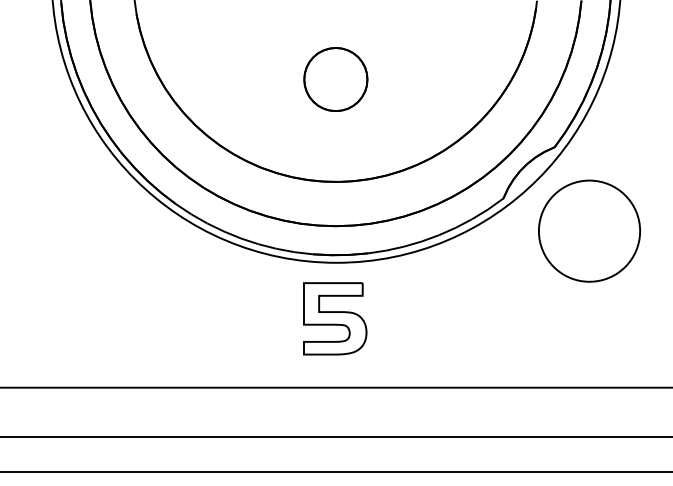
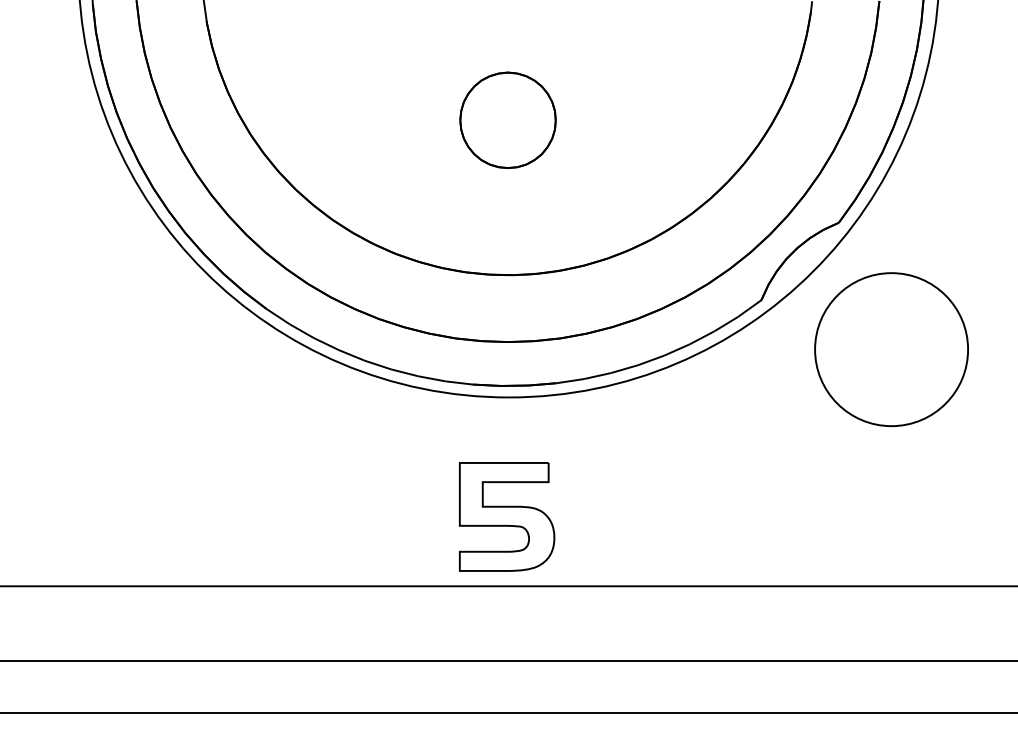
part: (335, 318) -> (507, 516), moved

